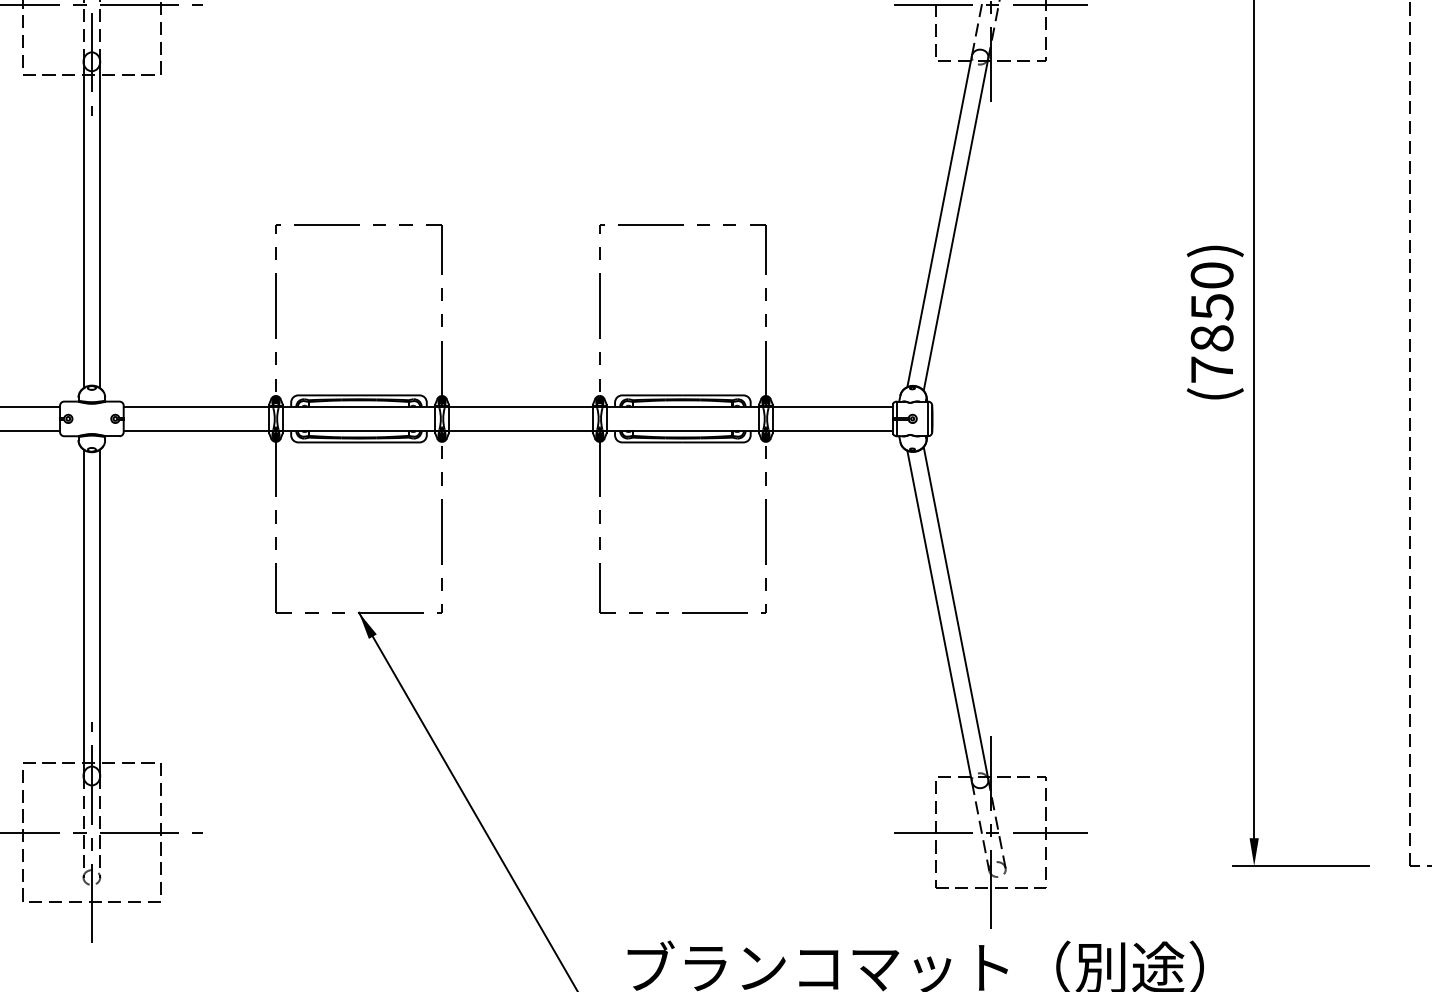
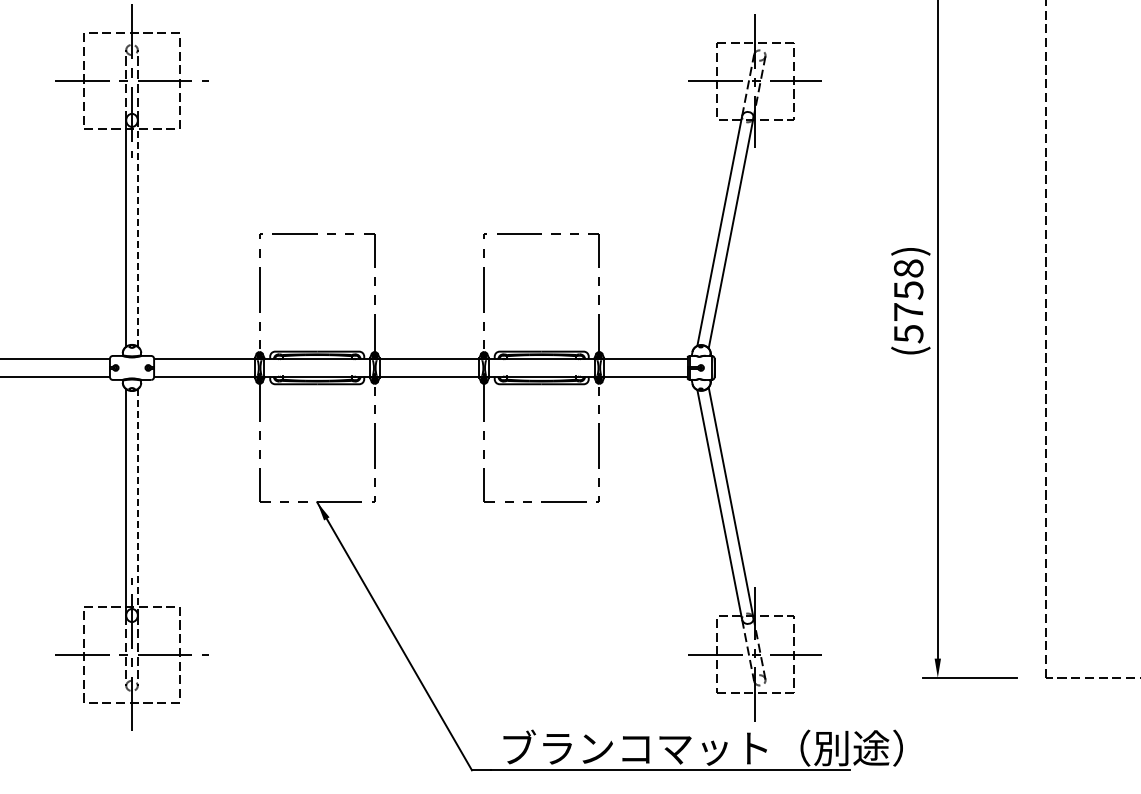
line: (99, 224) -> (137, 233), solid -> dashed
text: (1211, 323) -> (908, 301), (7850) -> (5758)
line: (99, 613) -> (137, 502), solid -> dashed

